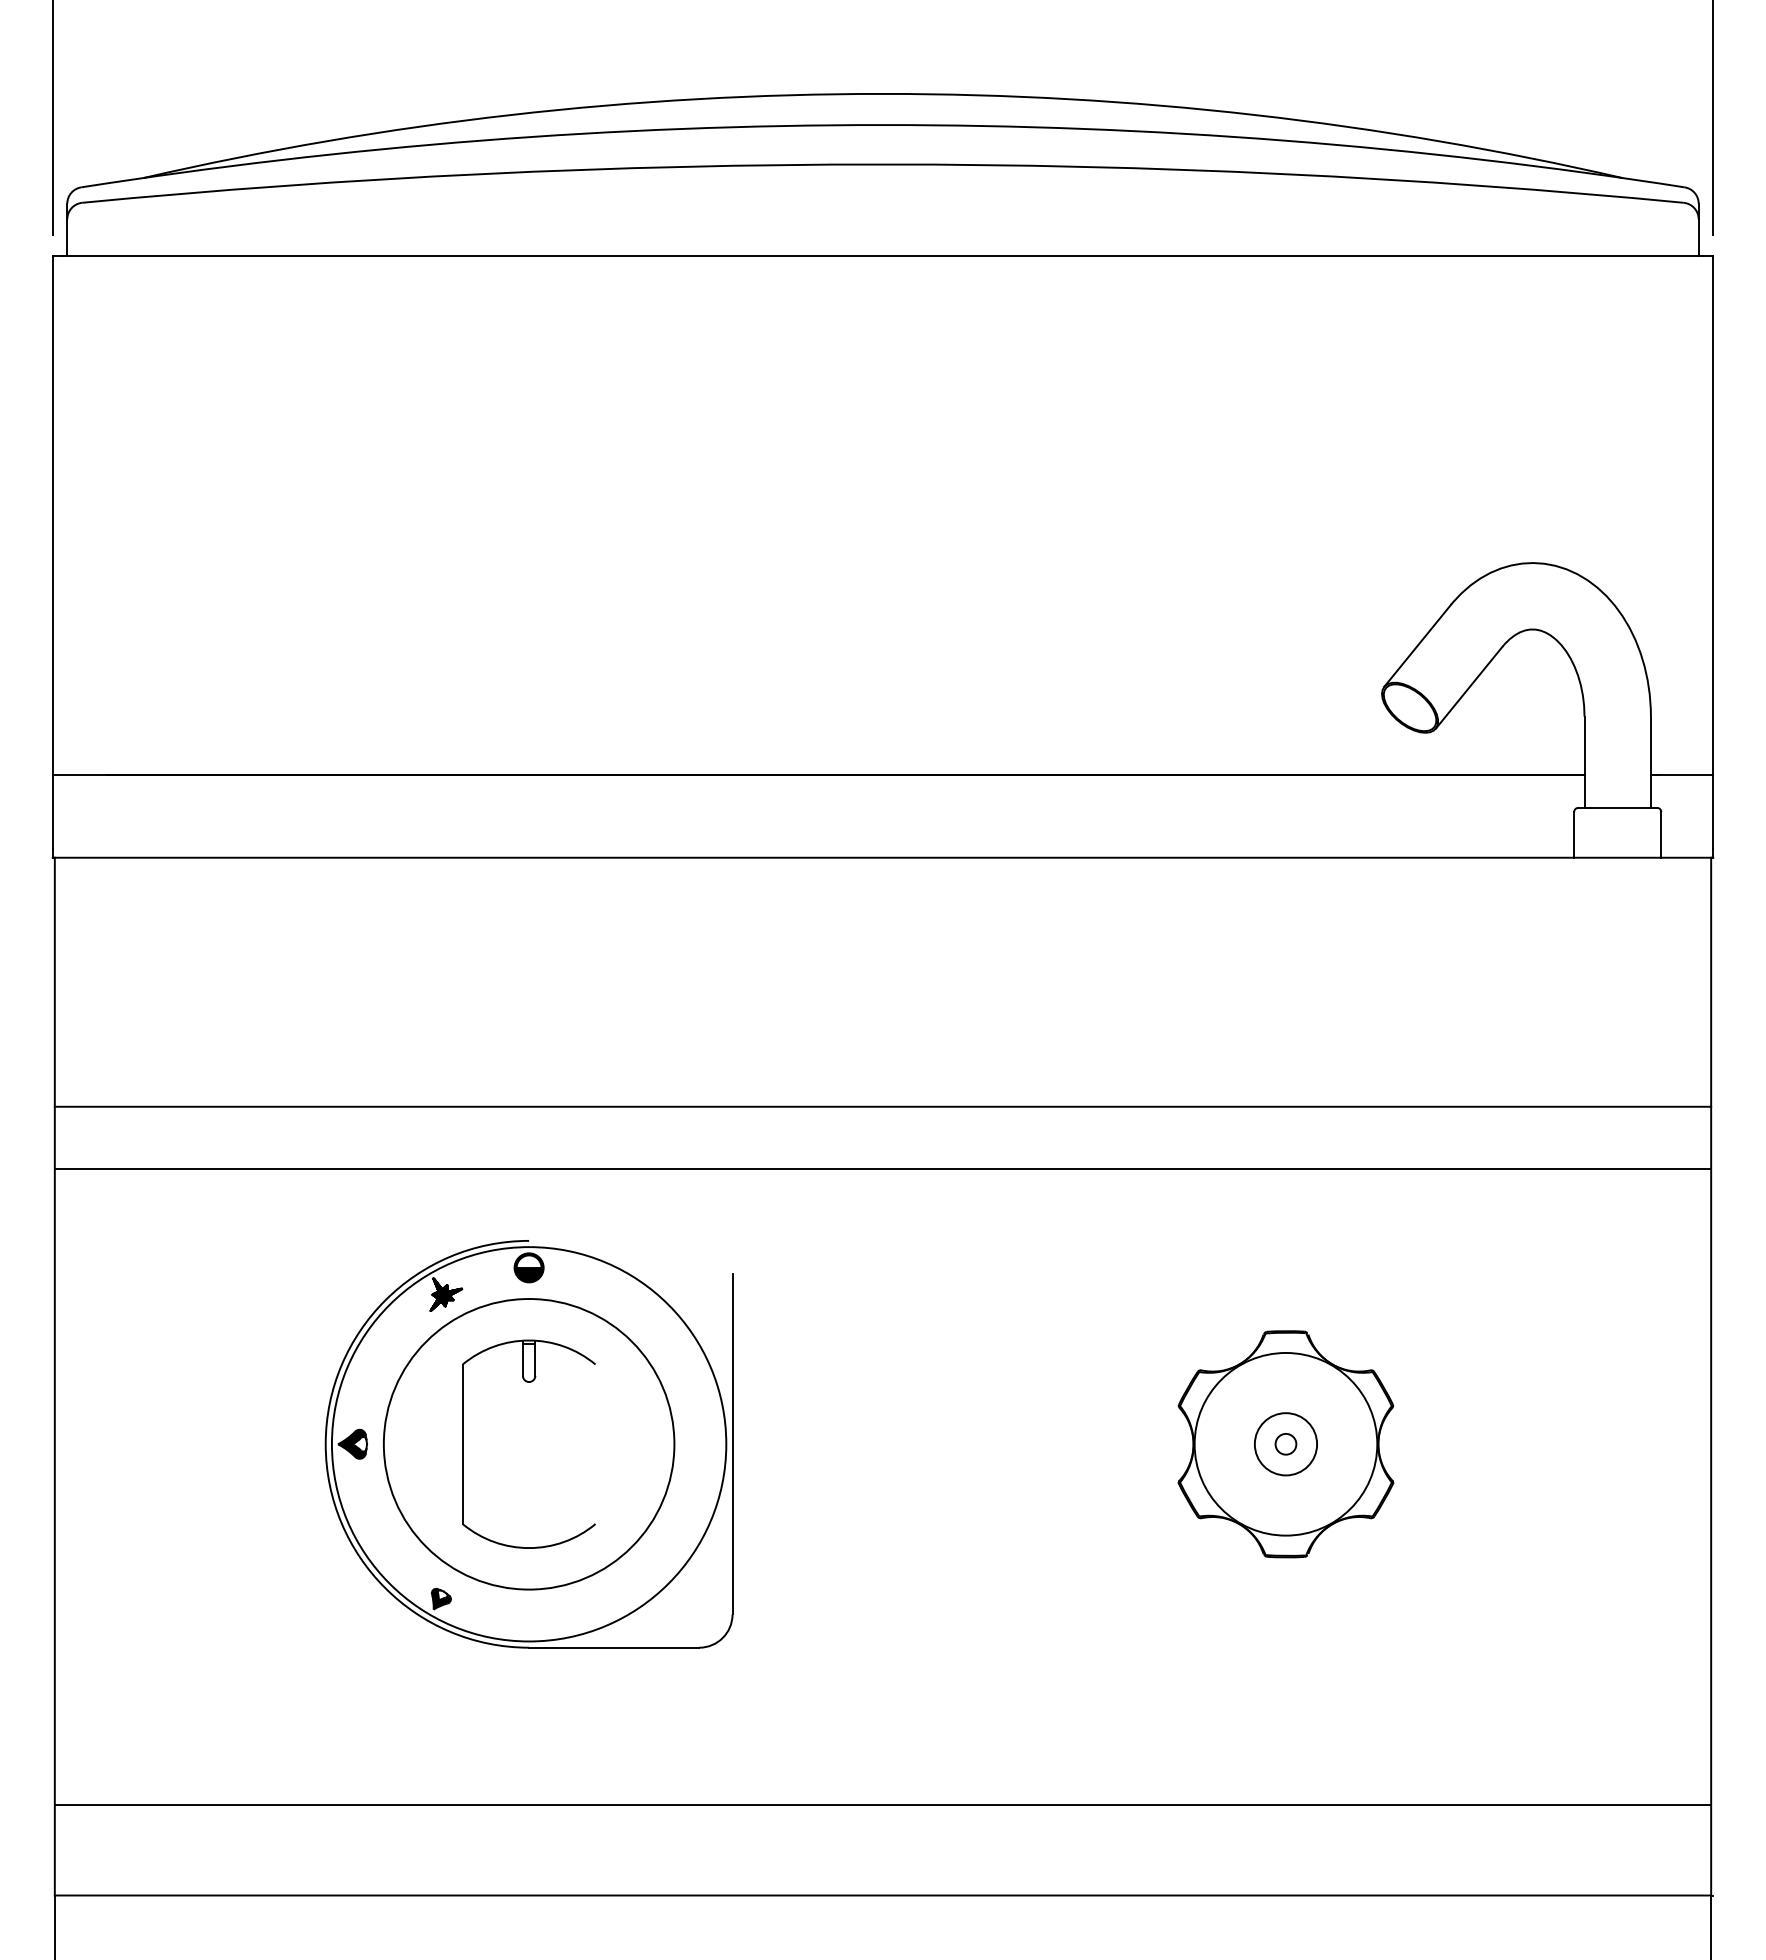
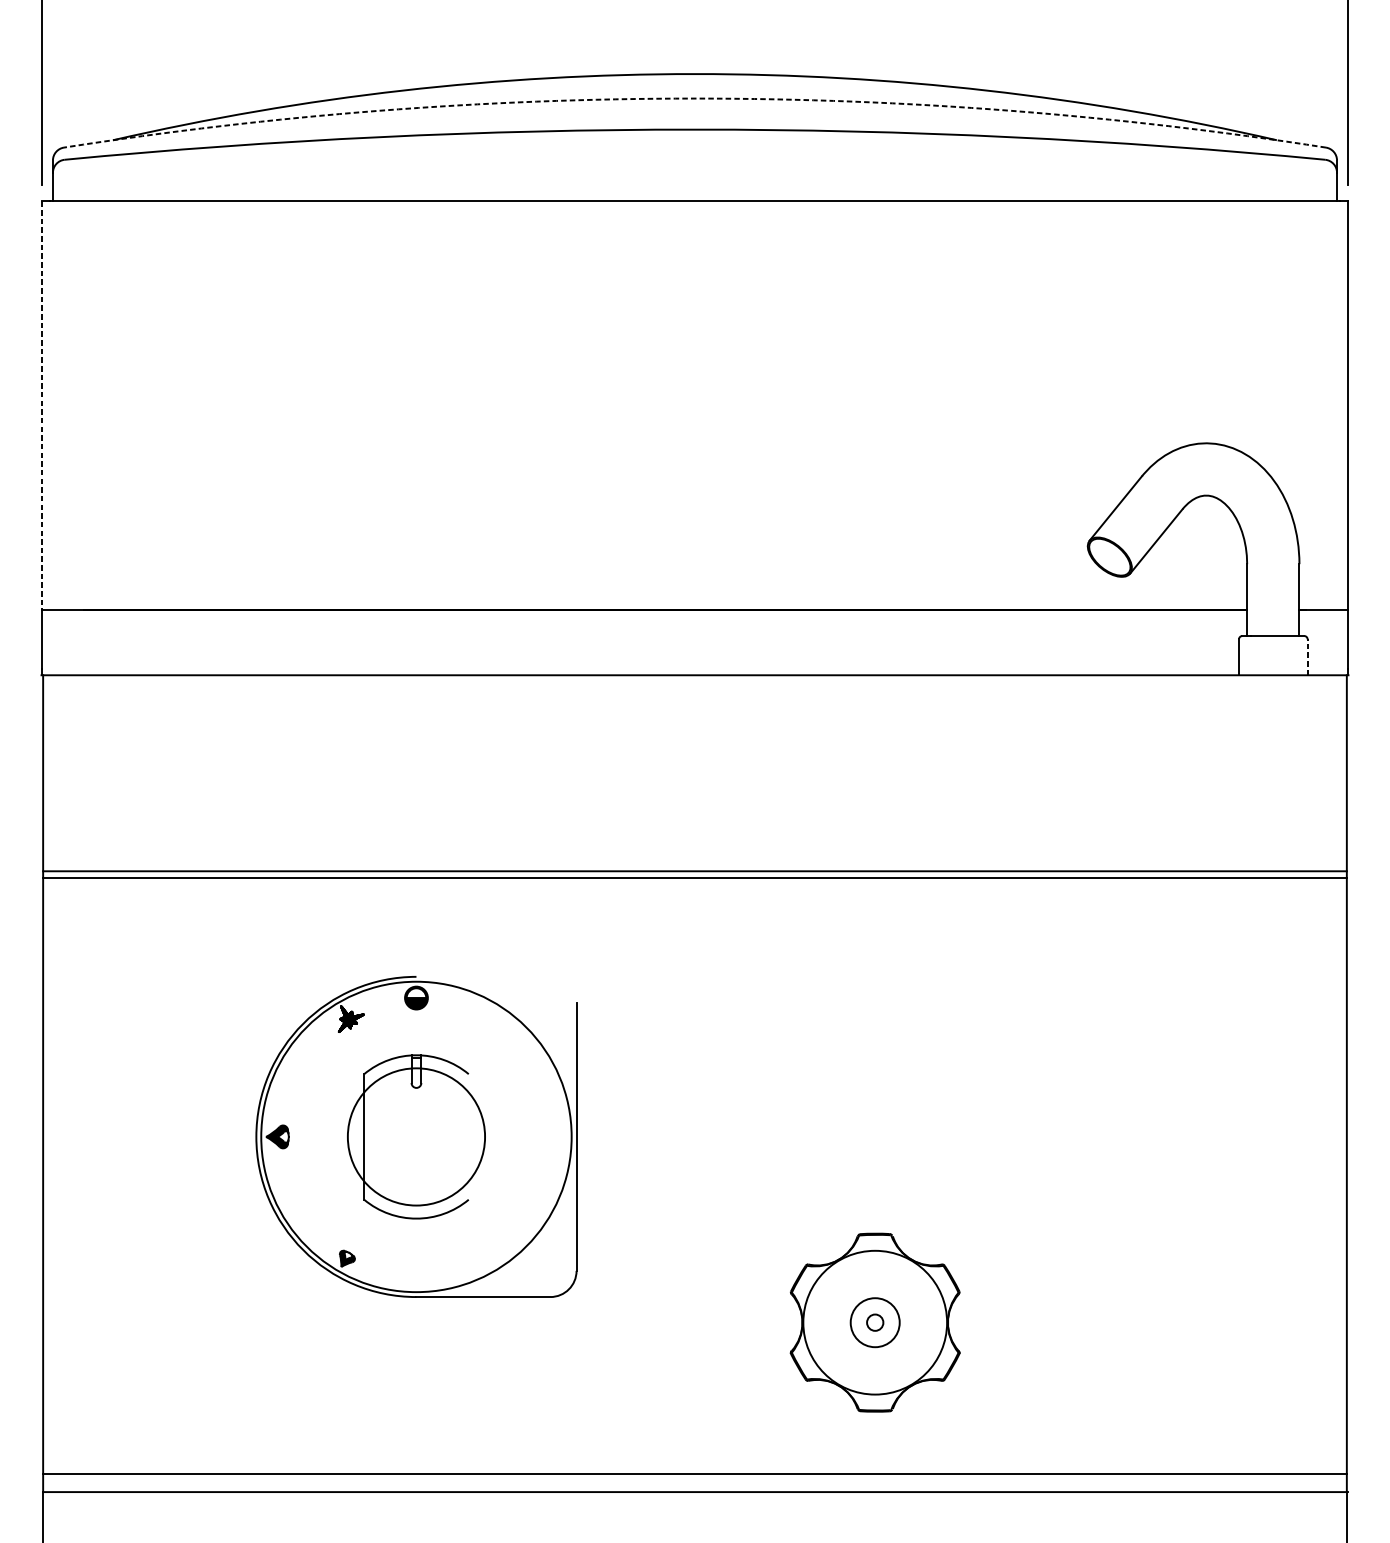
arc: (883, 125) -> (695, 98), solid -> dashed
line: (52, 515) -> (41, 405), solid -> dashed
line: (1661, 834) -> (1307, 656), solid -> dashed
line: (882, 1168) -> (694, 877), moved
circle: (528, 1444) -> (415, 1137), size x0.6
part: (1285, 1444) -> (874, 1322), moved
line: (882, 1805) -> (694, 1473), moved

